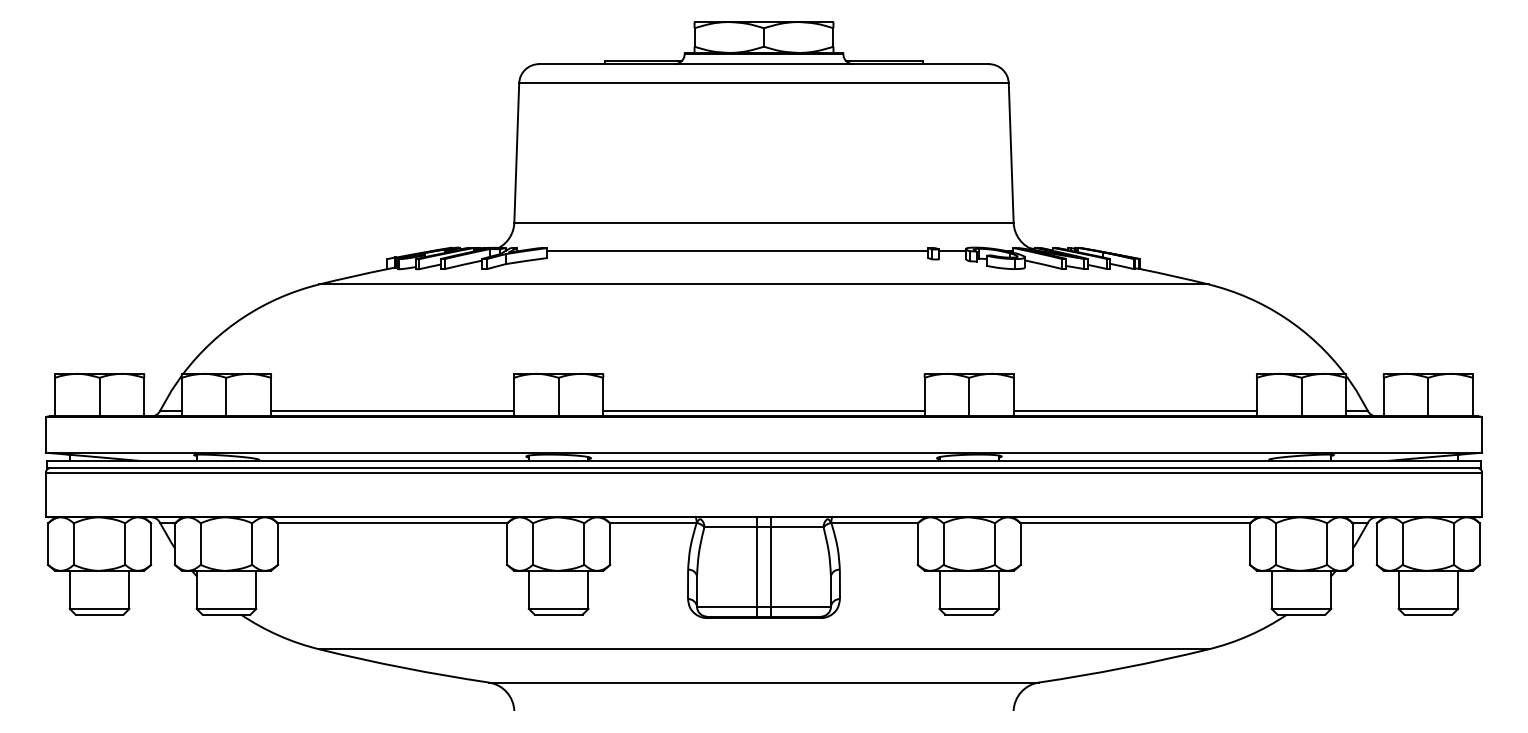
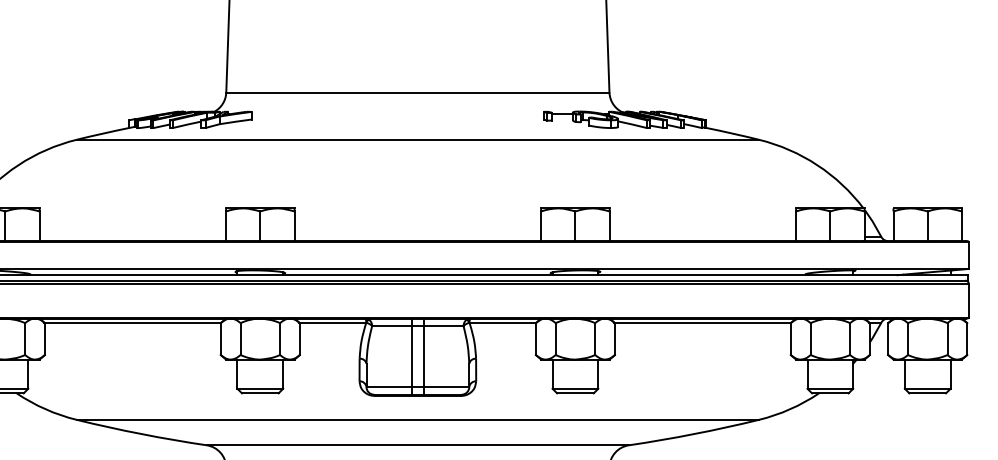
line: (737, 251) -> (397, 114), removed
line: (392, 410) -> (132, 236), removed
line: (763, 410) -> (417, 236), removed
line: (1134, 410) -> (702, 236), removed

